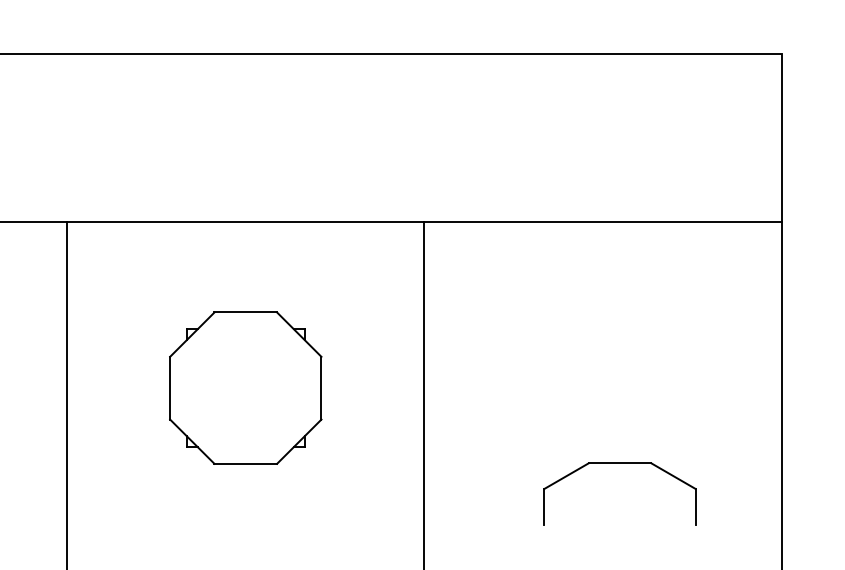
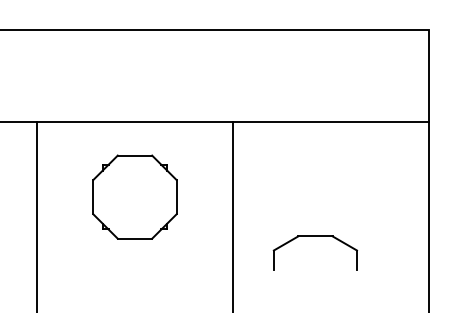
part: (244, 386) -> (134, 196), moved
part: (618, 463) -> (314, 236), moved

